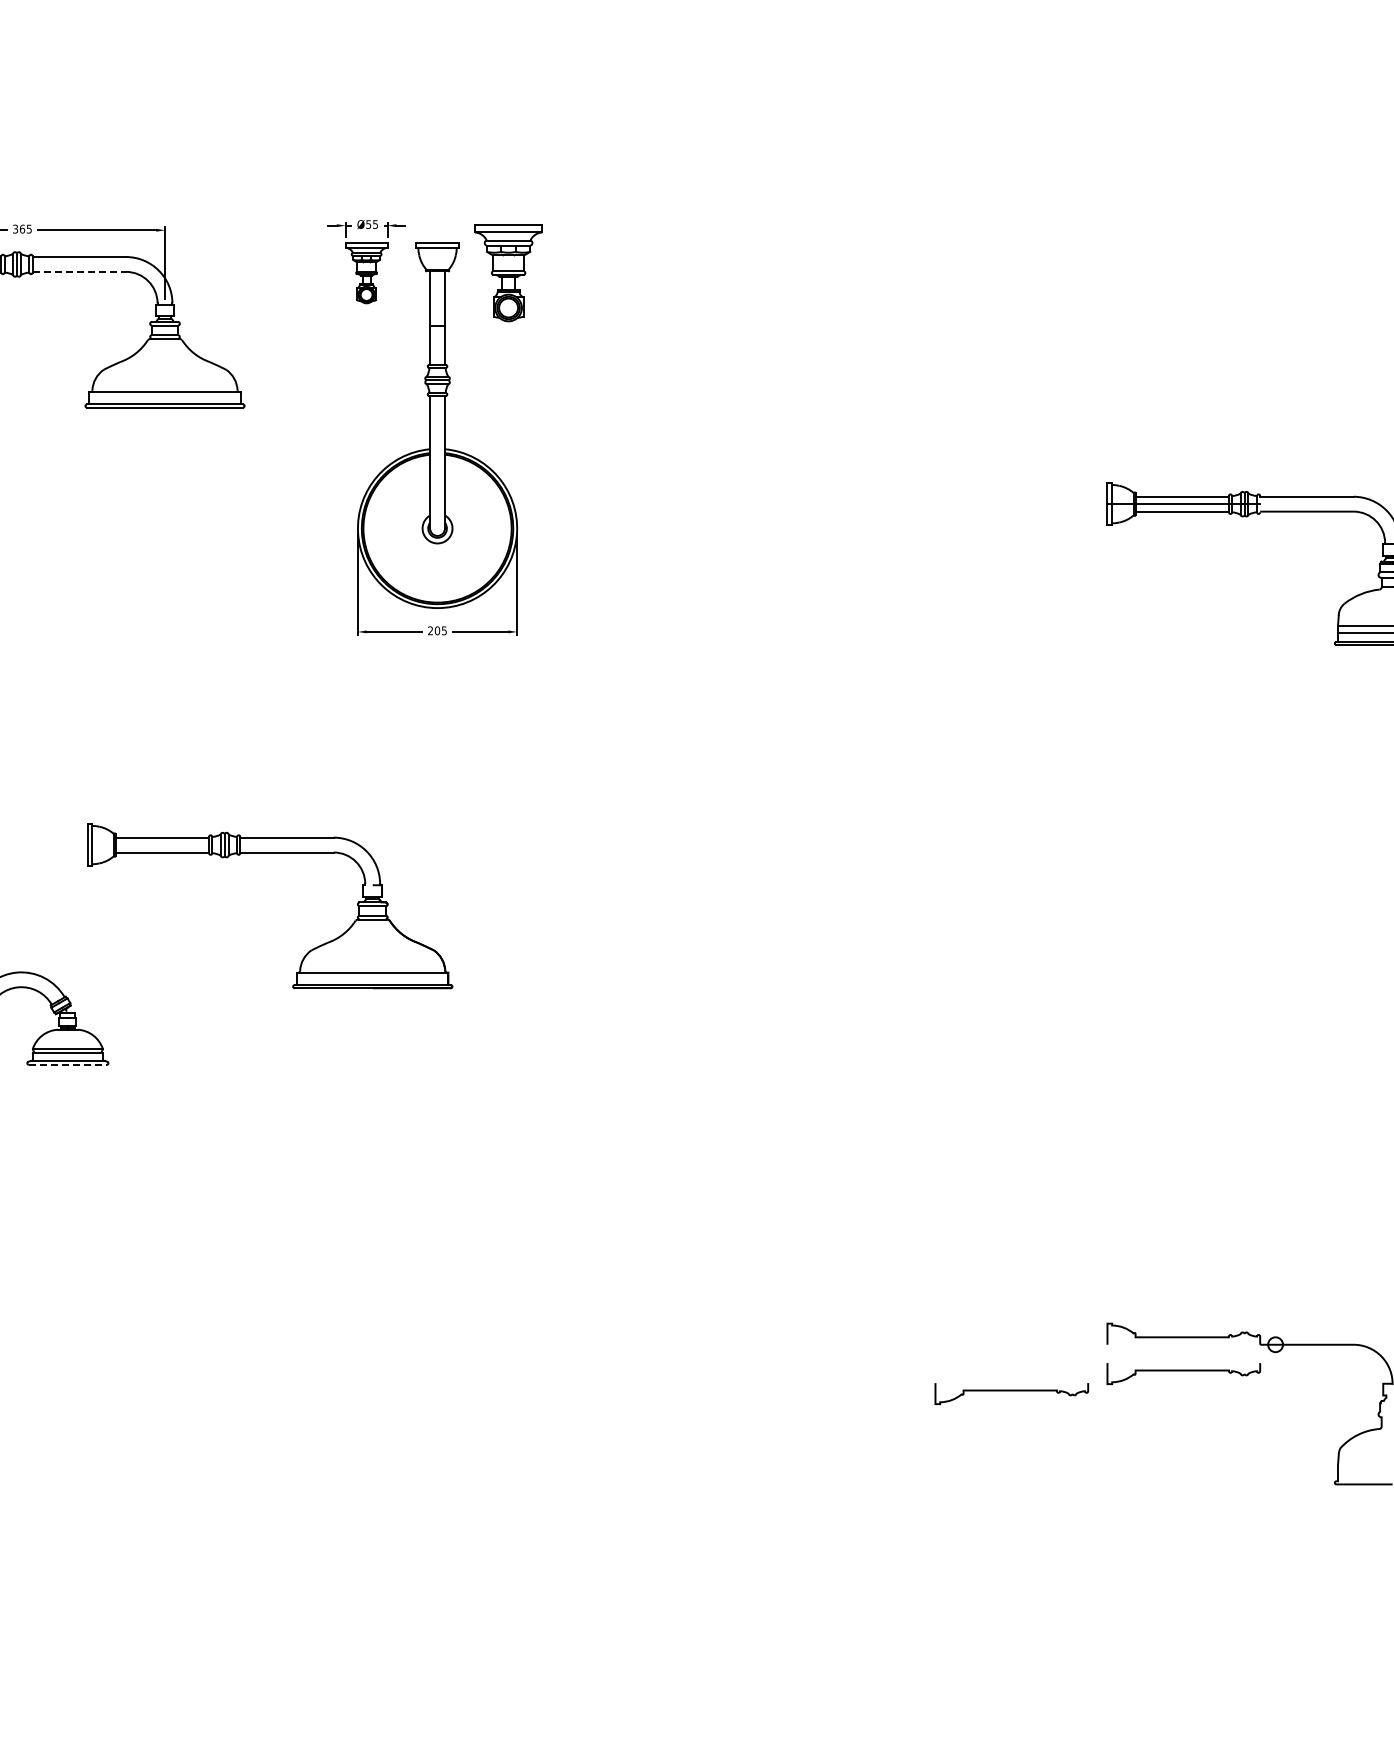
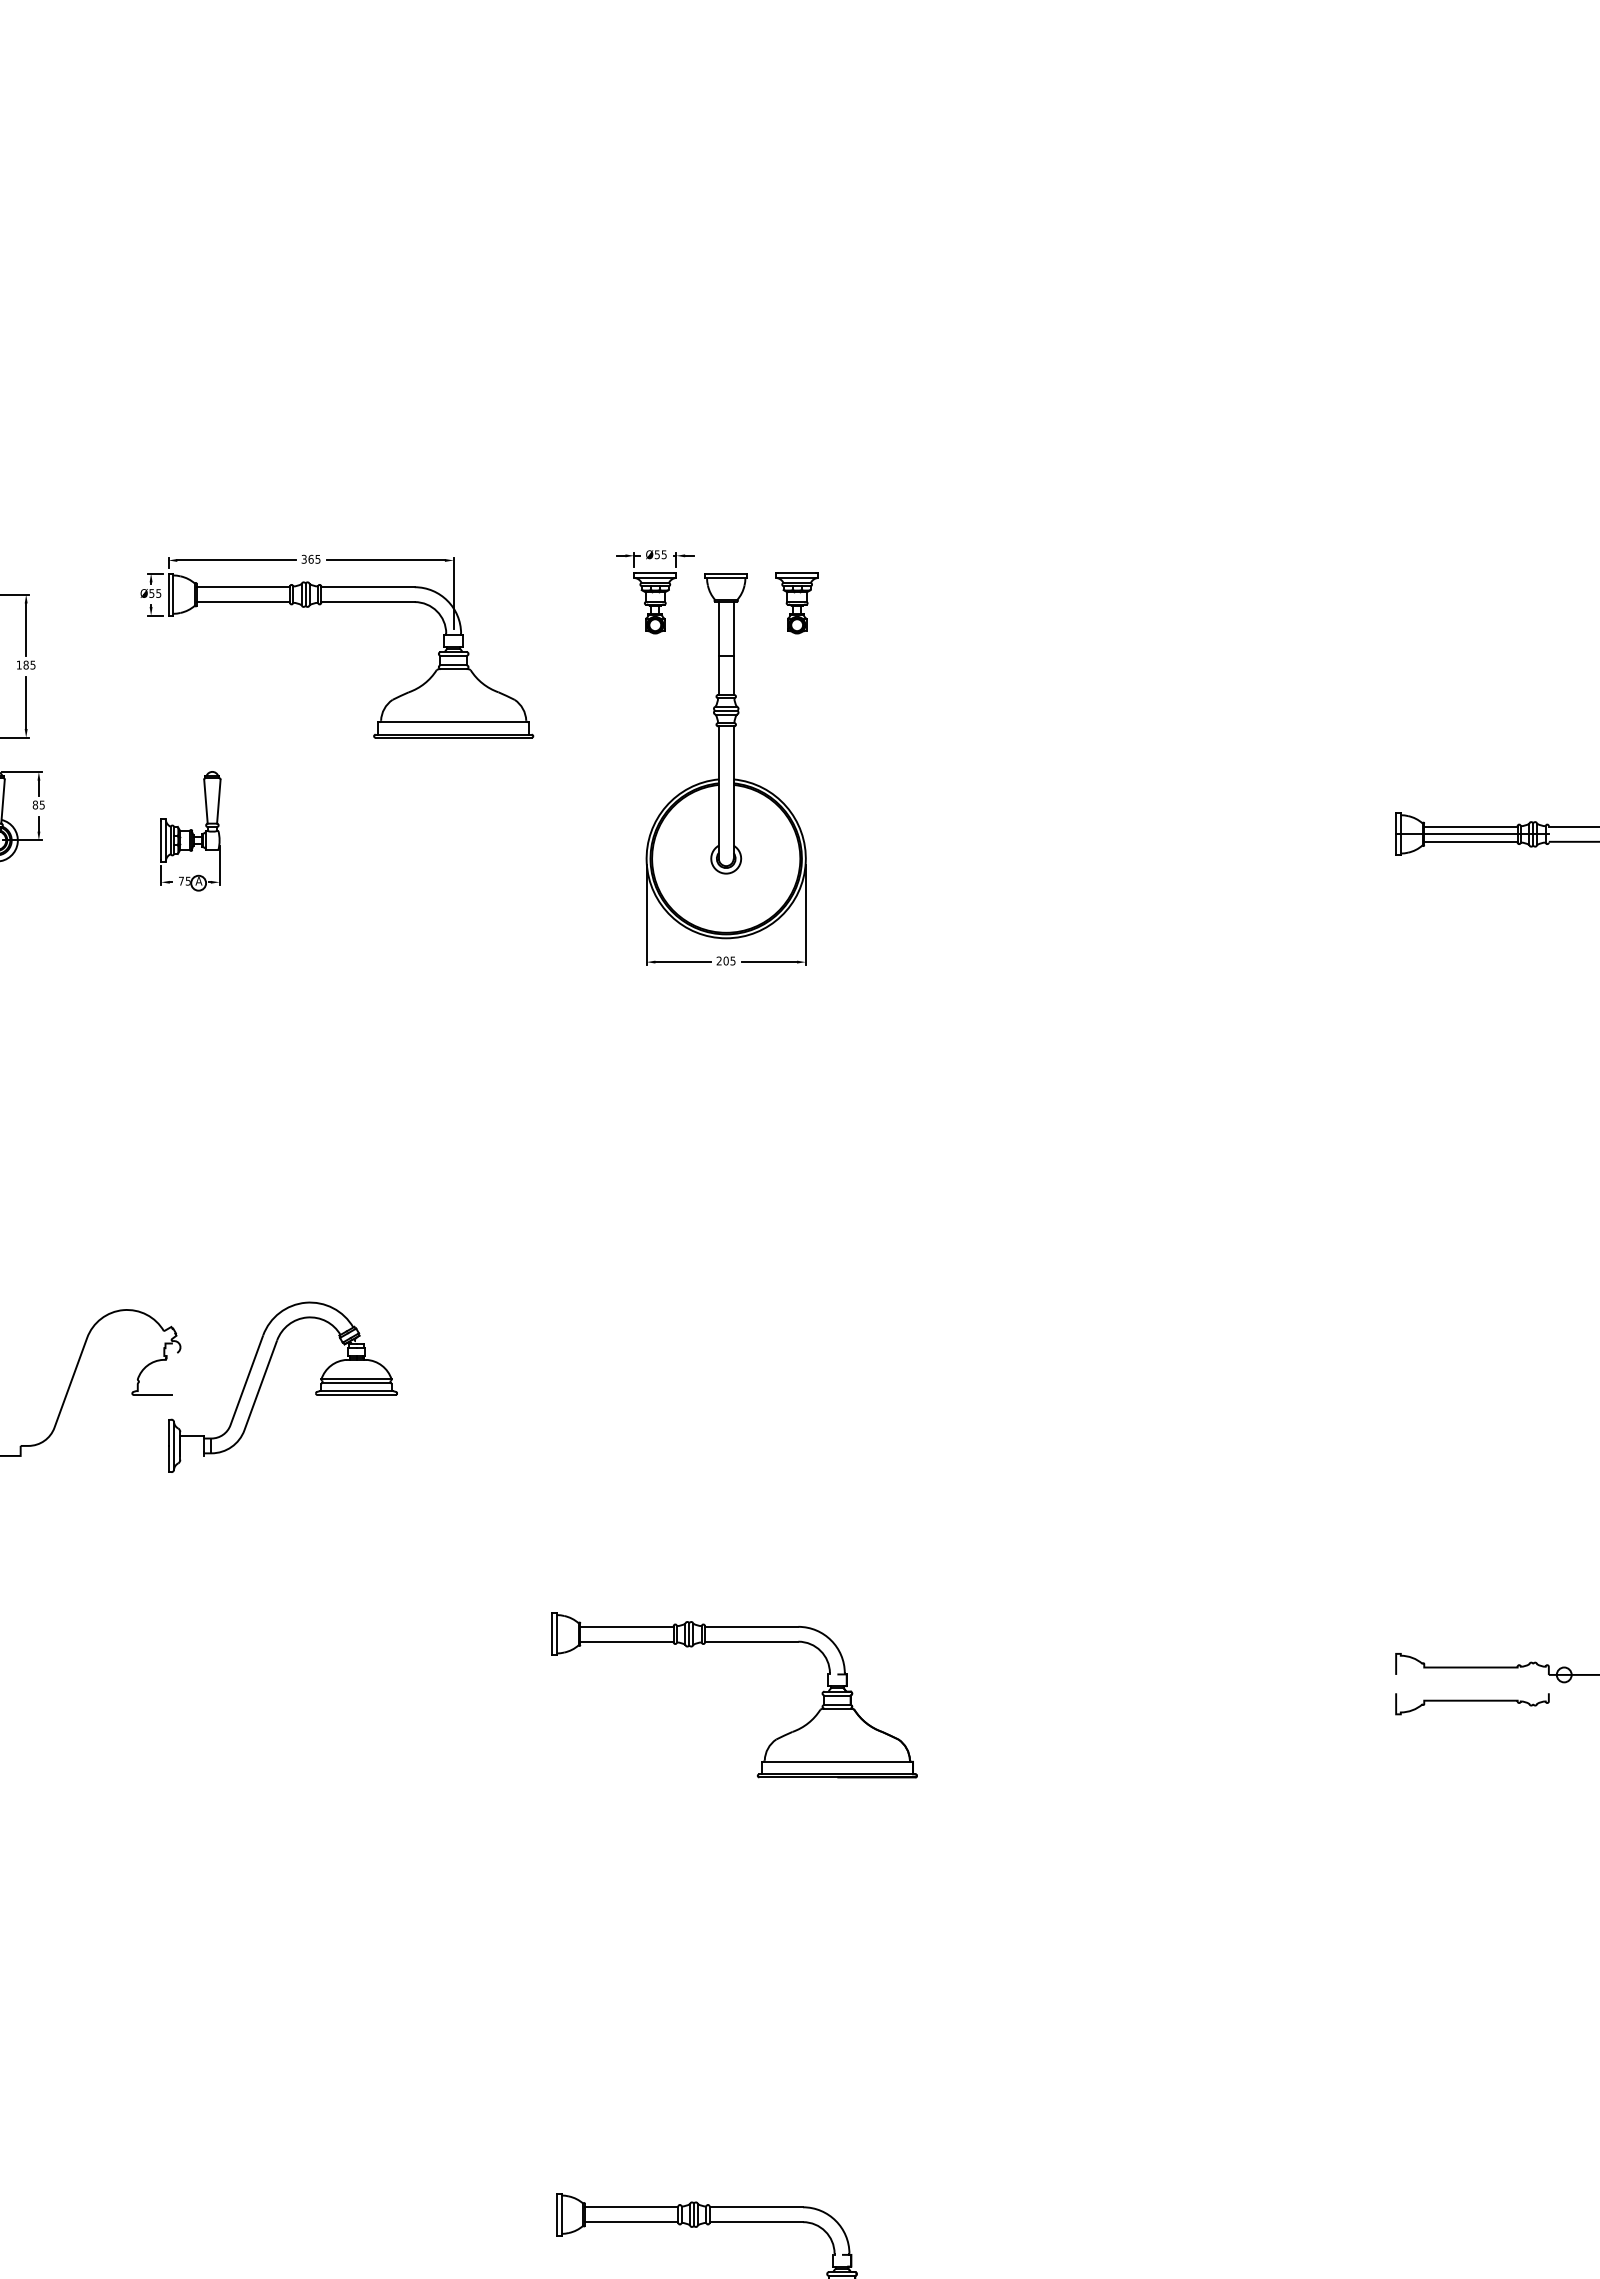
line: (78, 272) -> (367, 602), dashed -> solid
part: (507, 273) -> (796, 603), size x0.62
part: (269, 853) -> (734, 1642), moved
line: (68, 1065) -> (357, 1395), dashed -> solid
curve: (1011, 1391) -> (1300, 1721), removed

